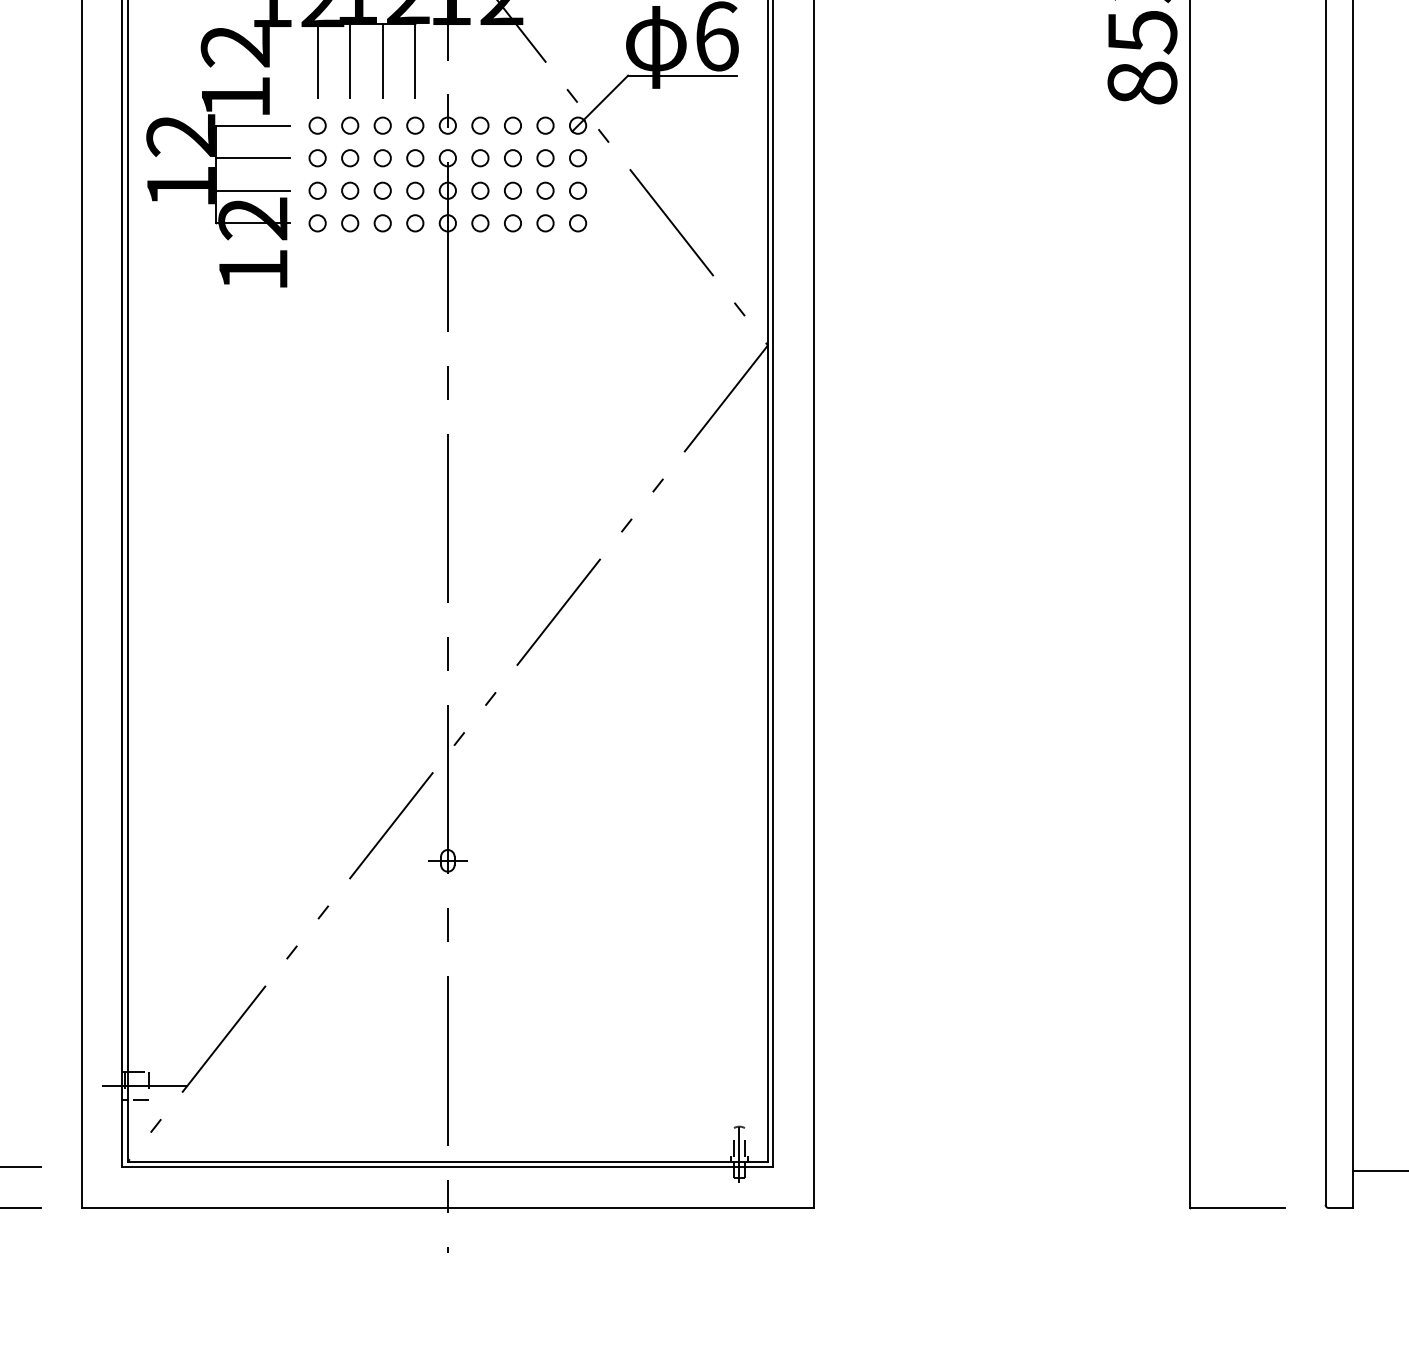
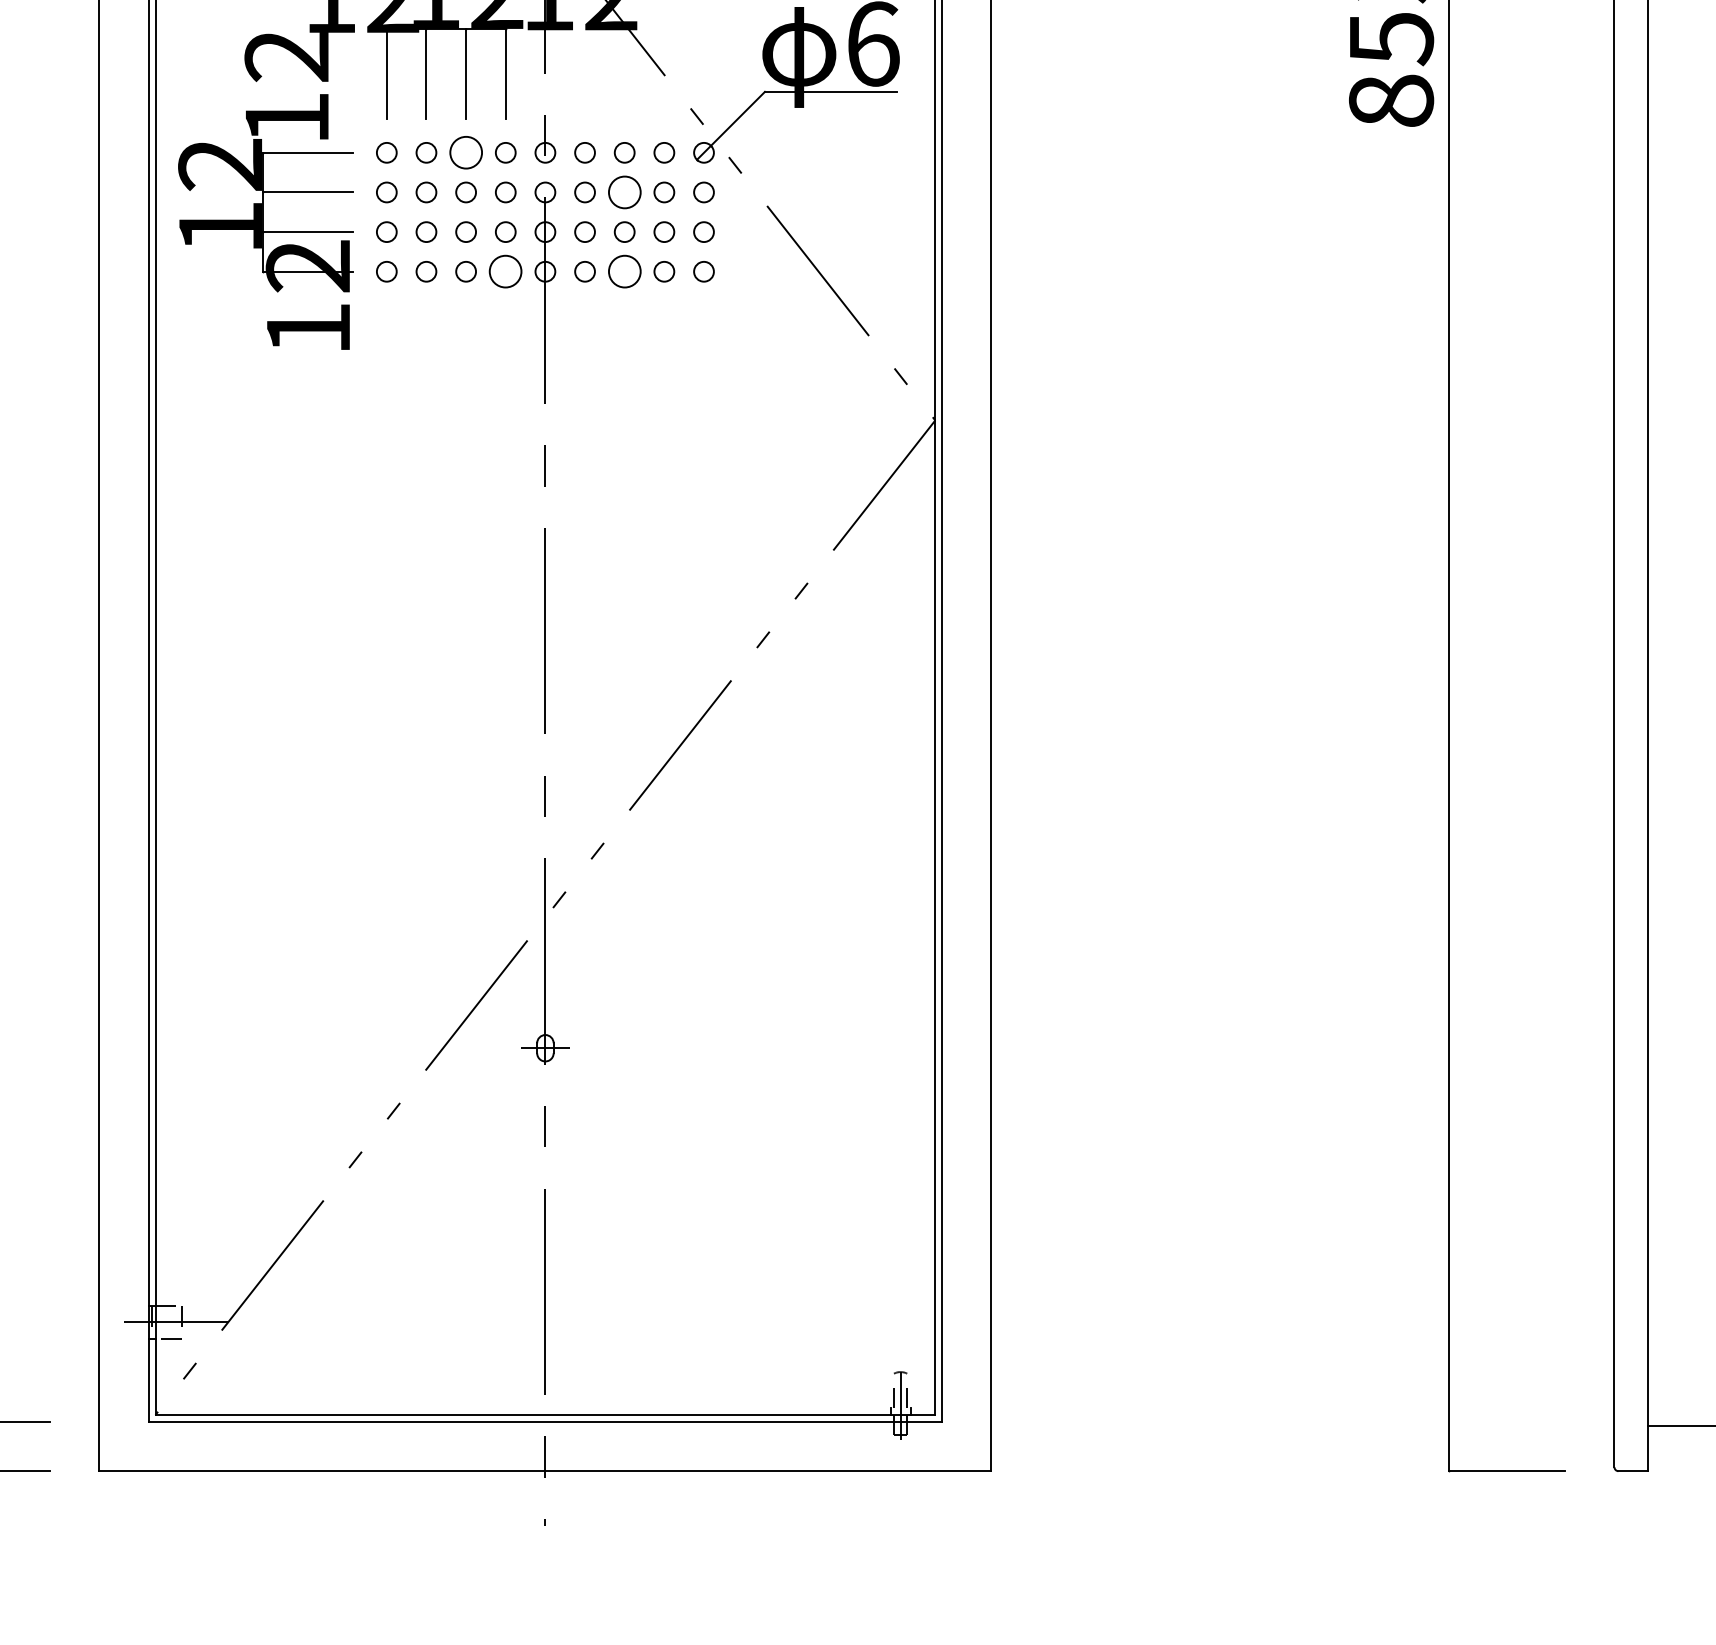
circle: (382, 125) -> (465, 152), size x1.6
circle: (512, 158) -> (624, 192), size x1.6
circle: (415, 223) -> (505, 271), size x1.6
circle: (512, 223) -> (624, 271), size x1.6

